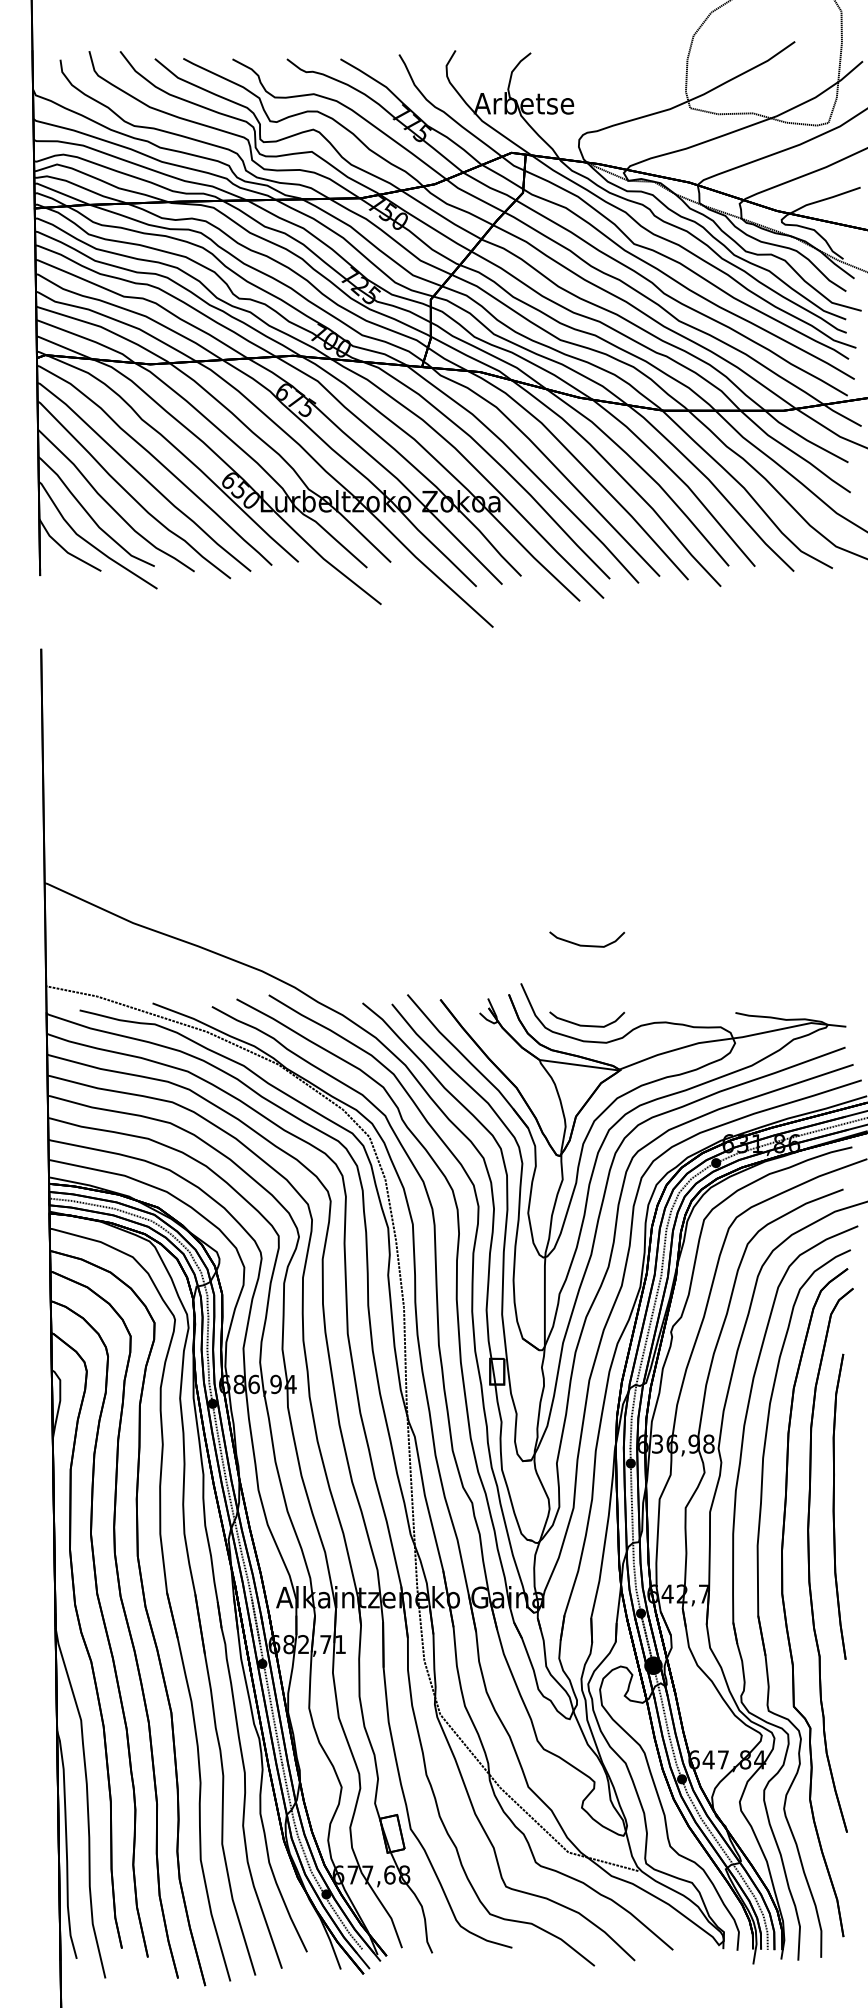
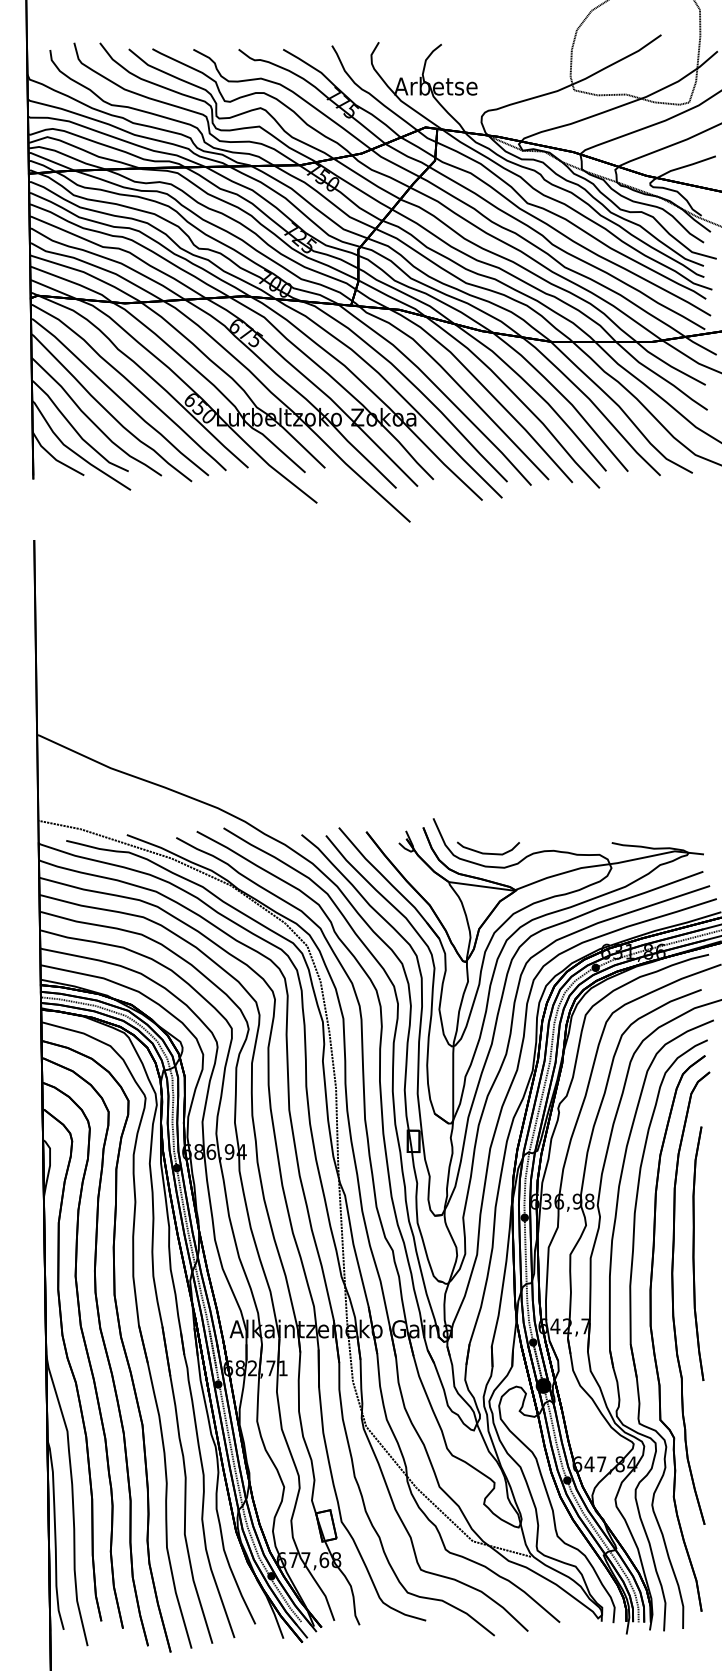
curve: (587, 945) -> (488, 786), removed

